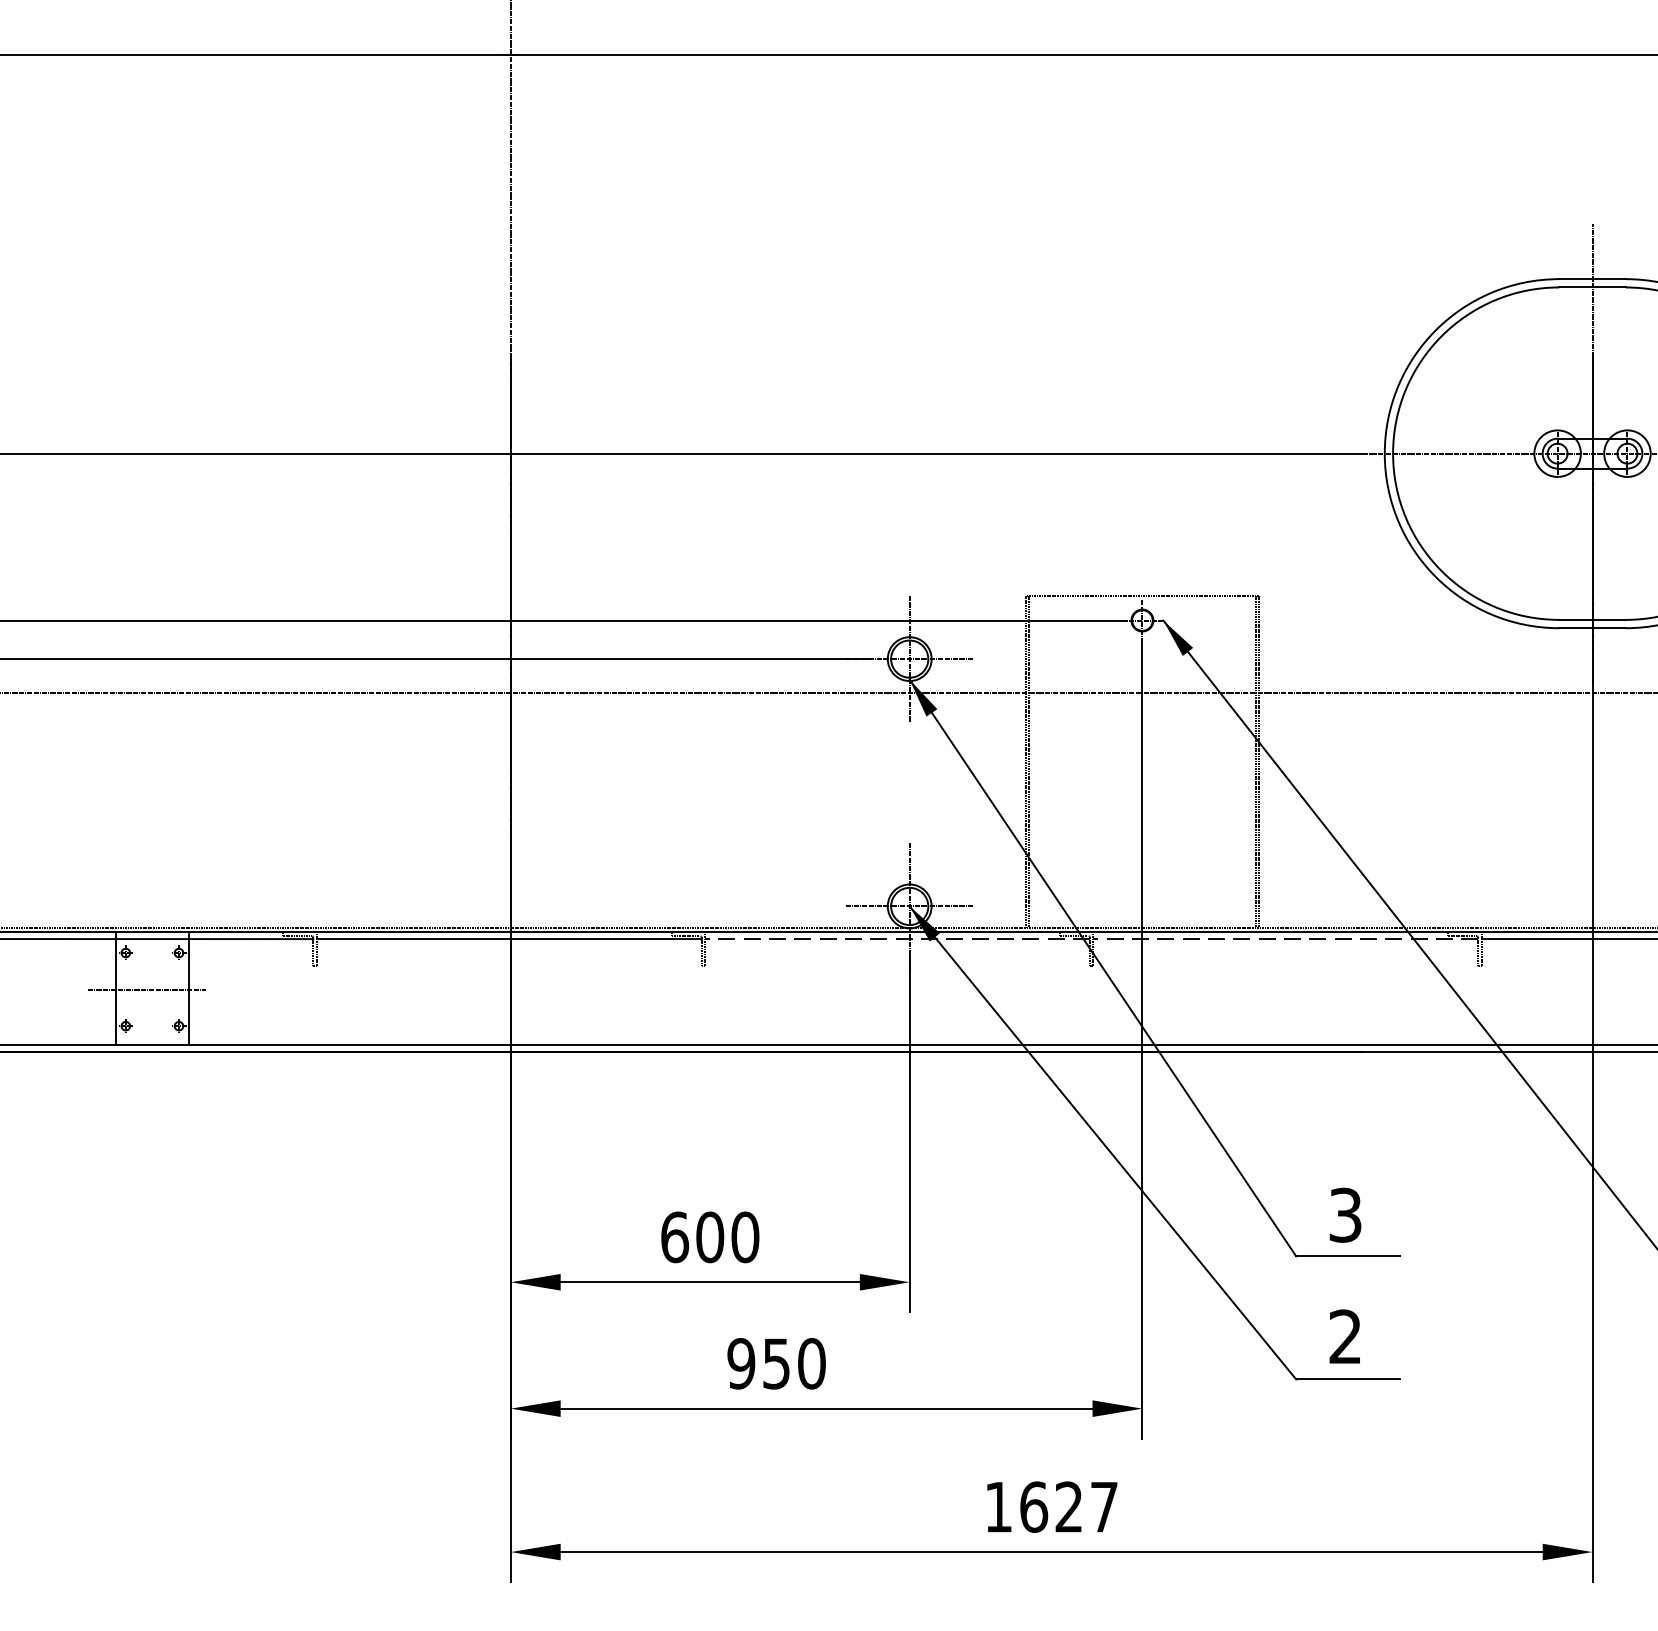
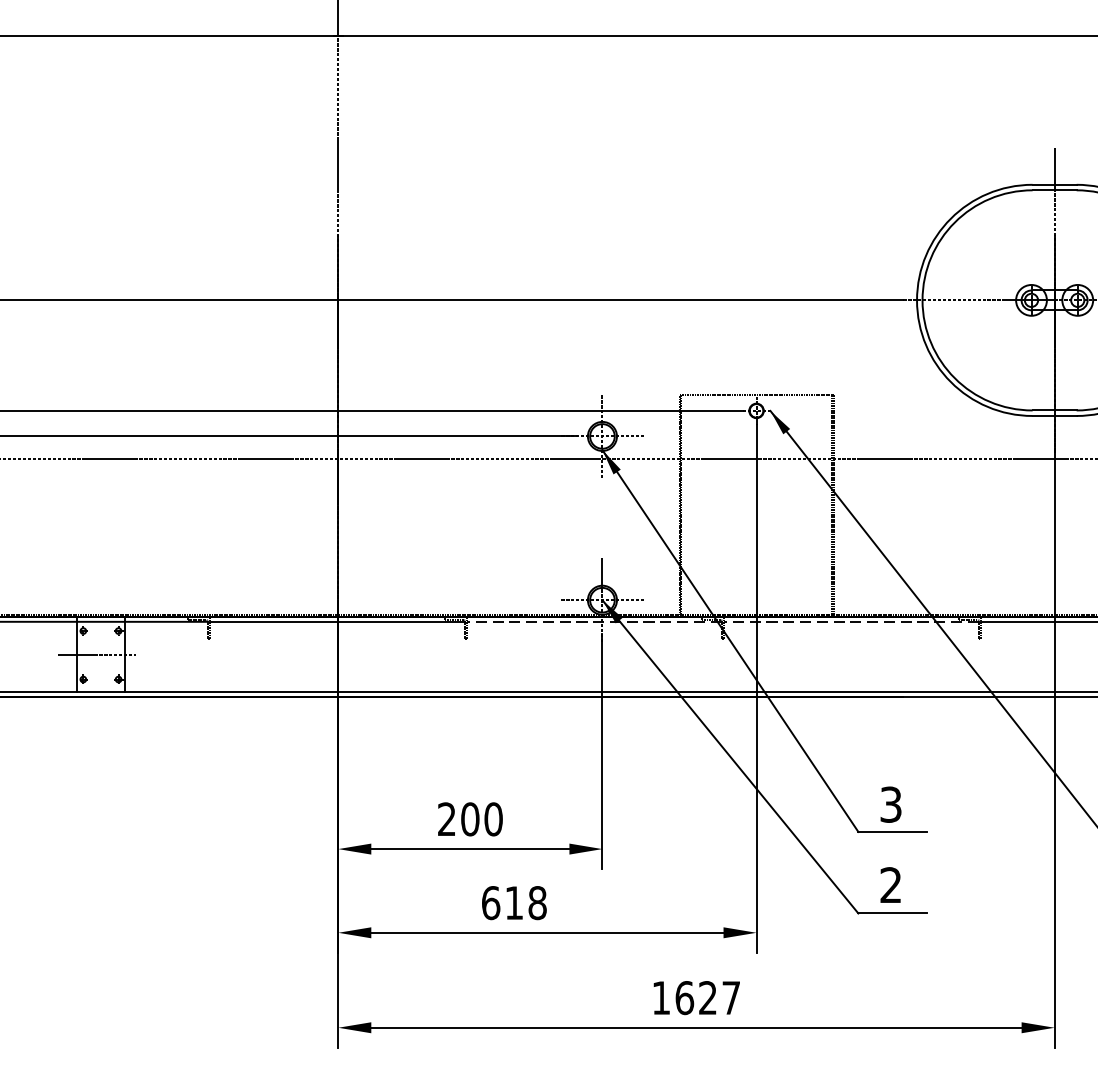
text: (675, 1237) -> (447, 819), 600 -> 200
text: (775, 1364) -> (513, 903), 950 -> 618

